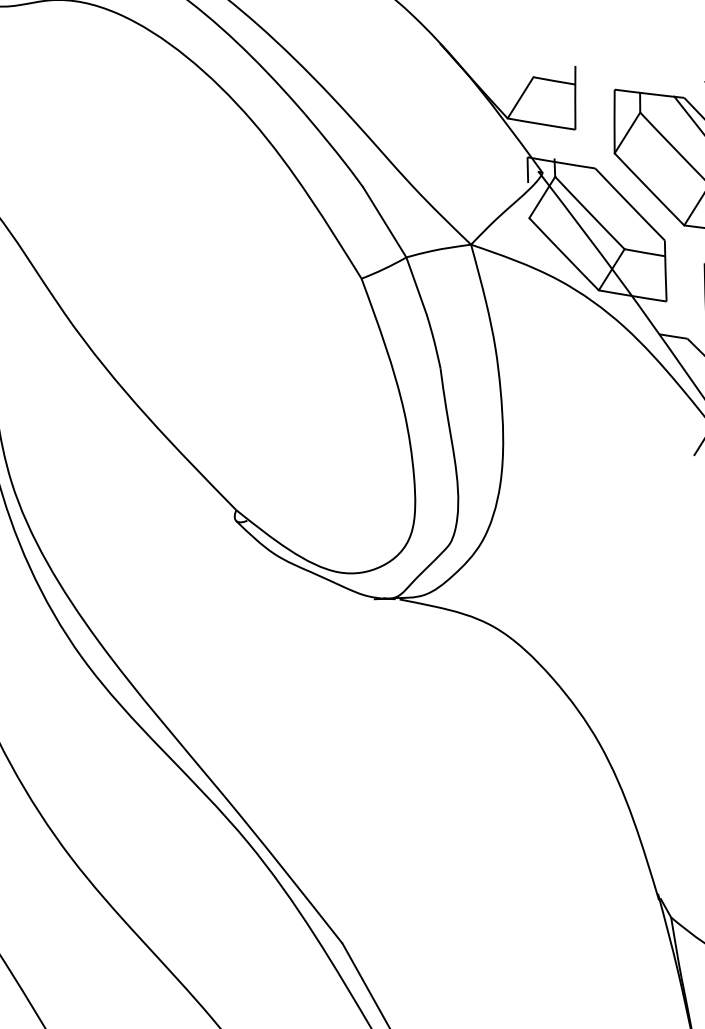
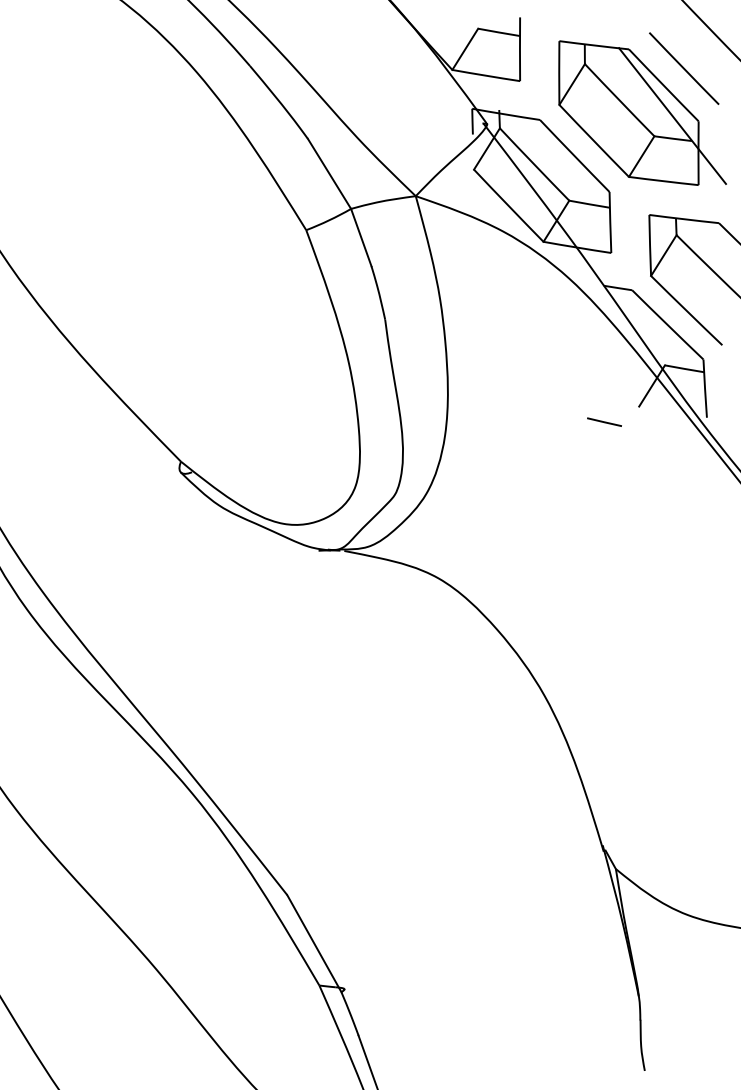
line: (659, 470) -> (604, 421), added

